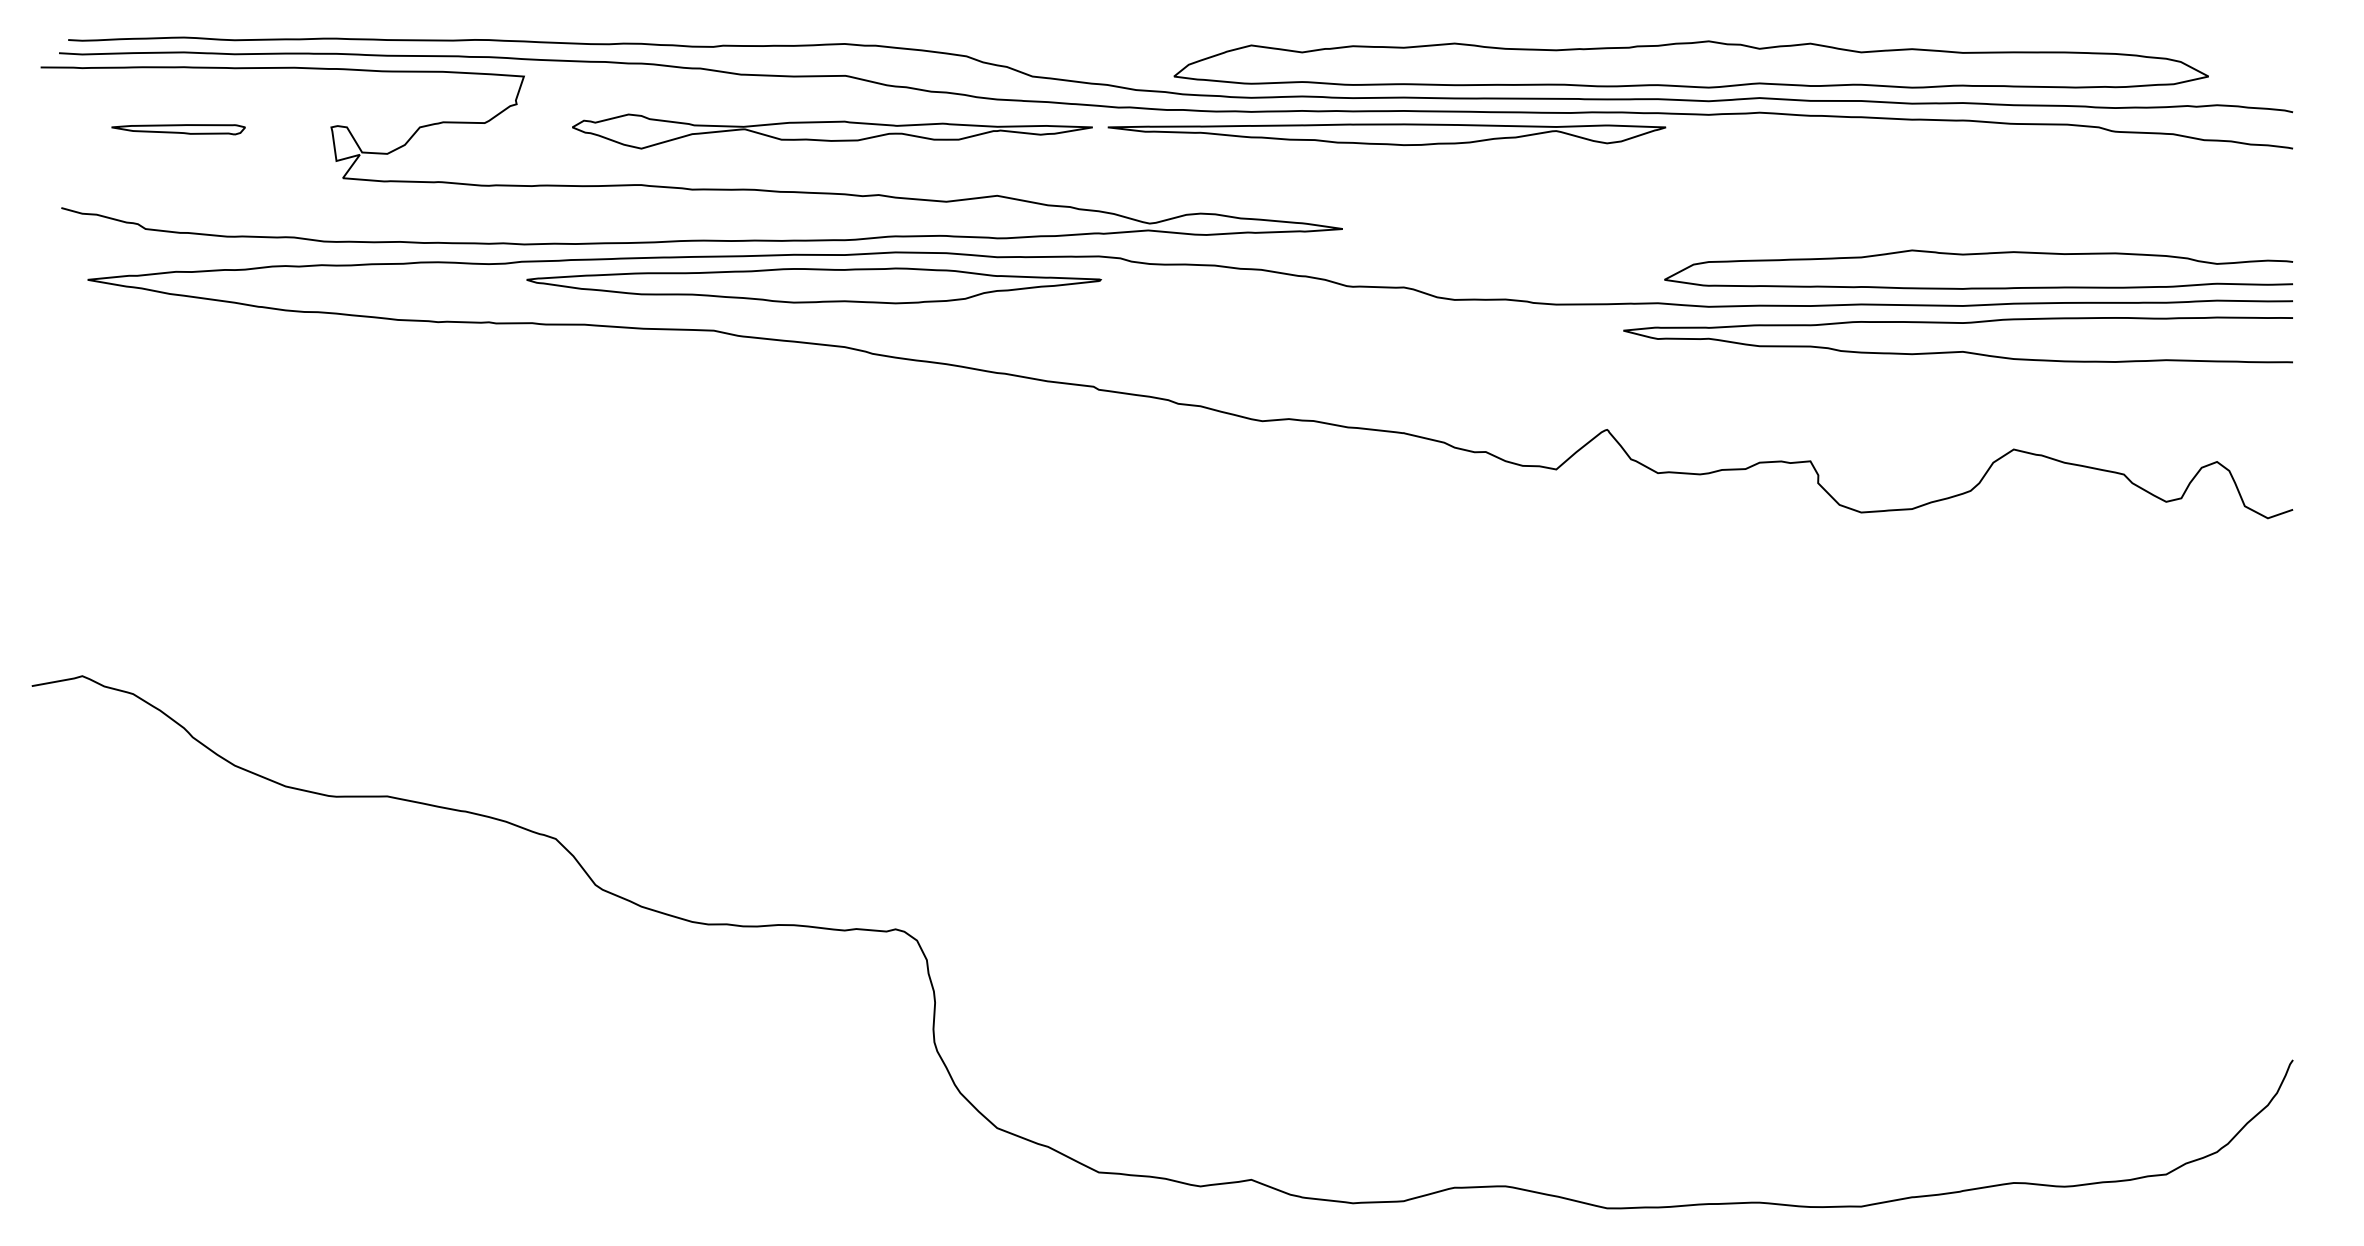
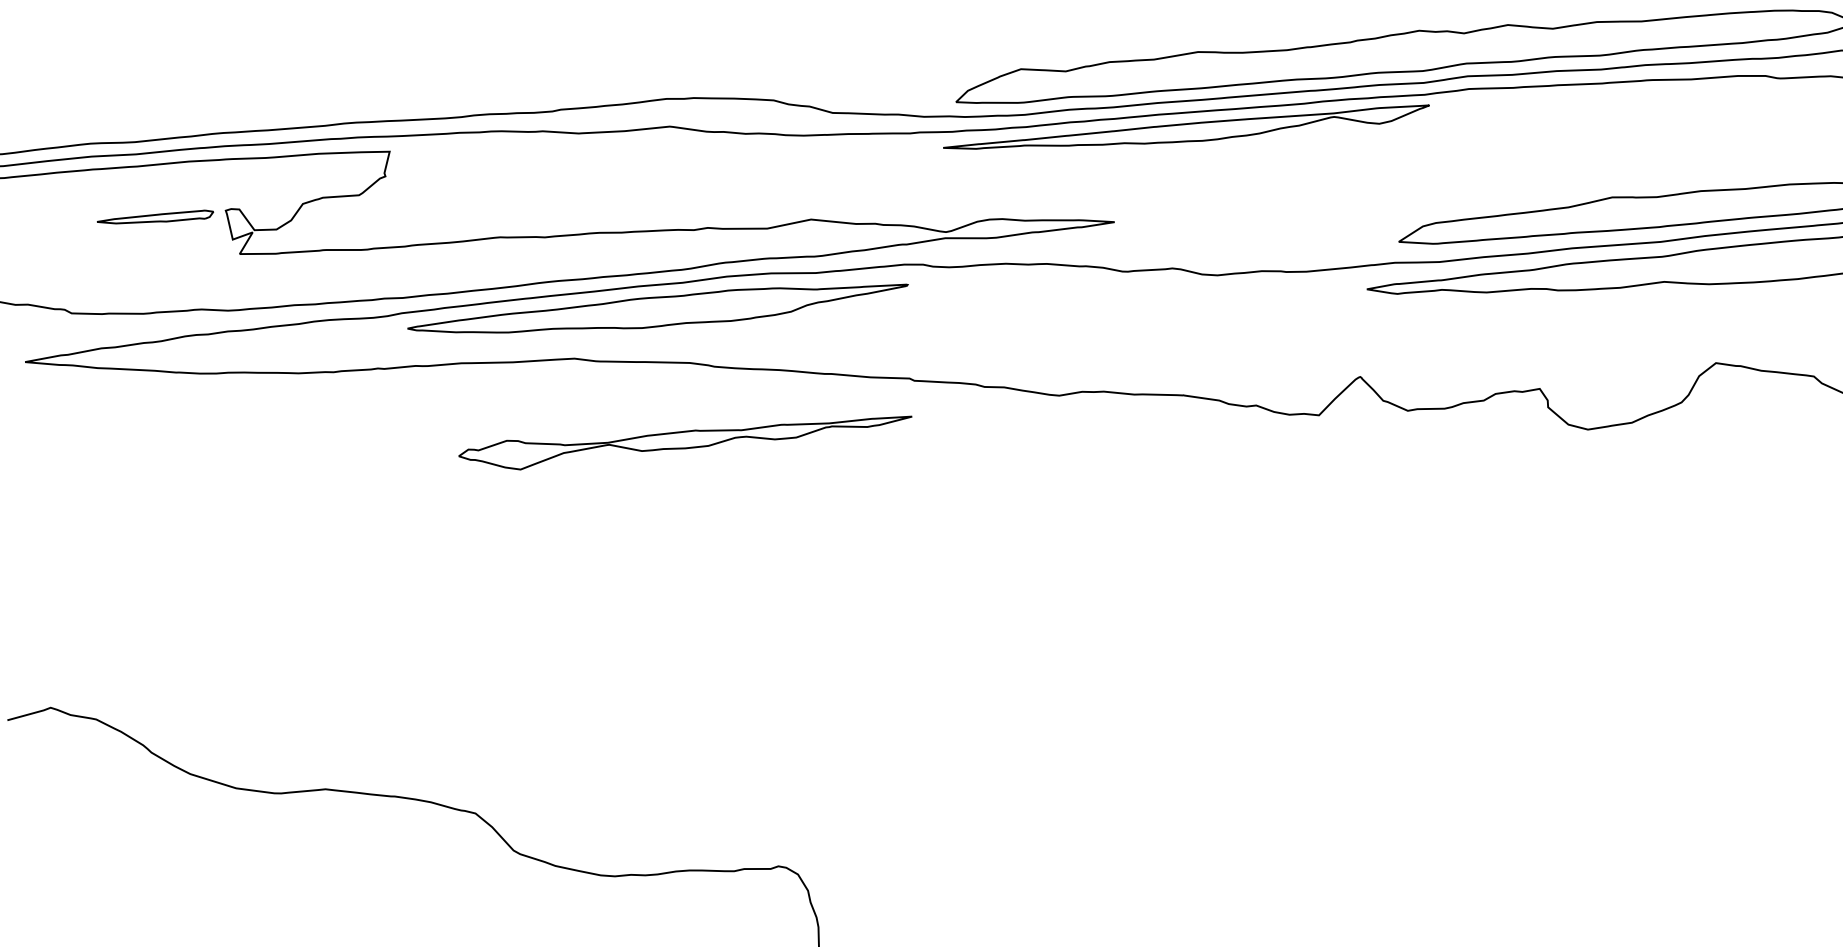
part: (178, 129) -> (155, 218), moved
part: (832, 131) -> (685, 440), moved
part: (1386, 134) -> (1186, 132), moved

